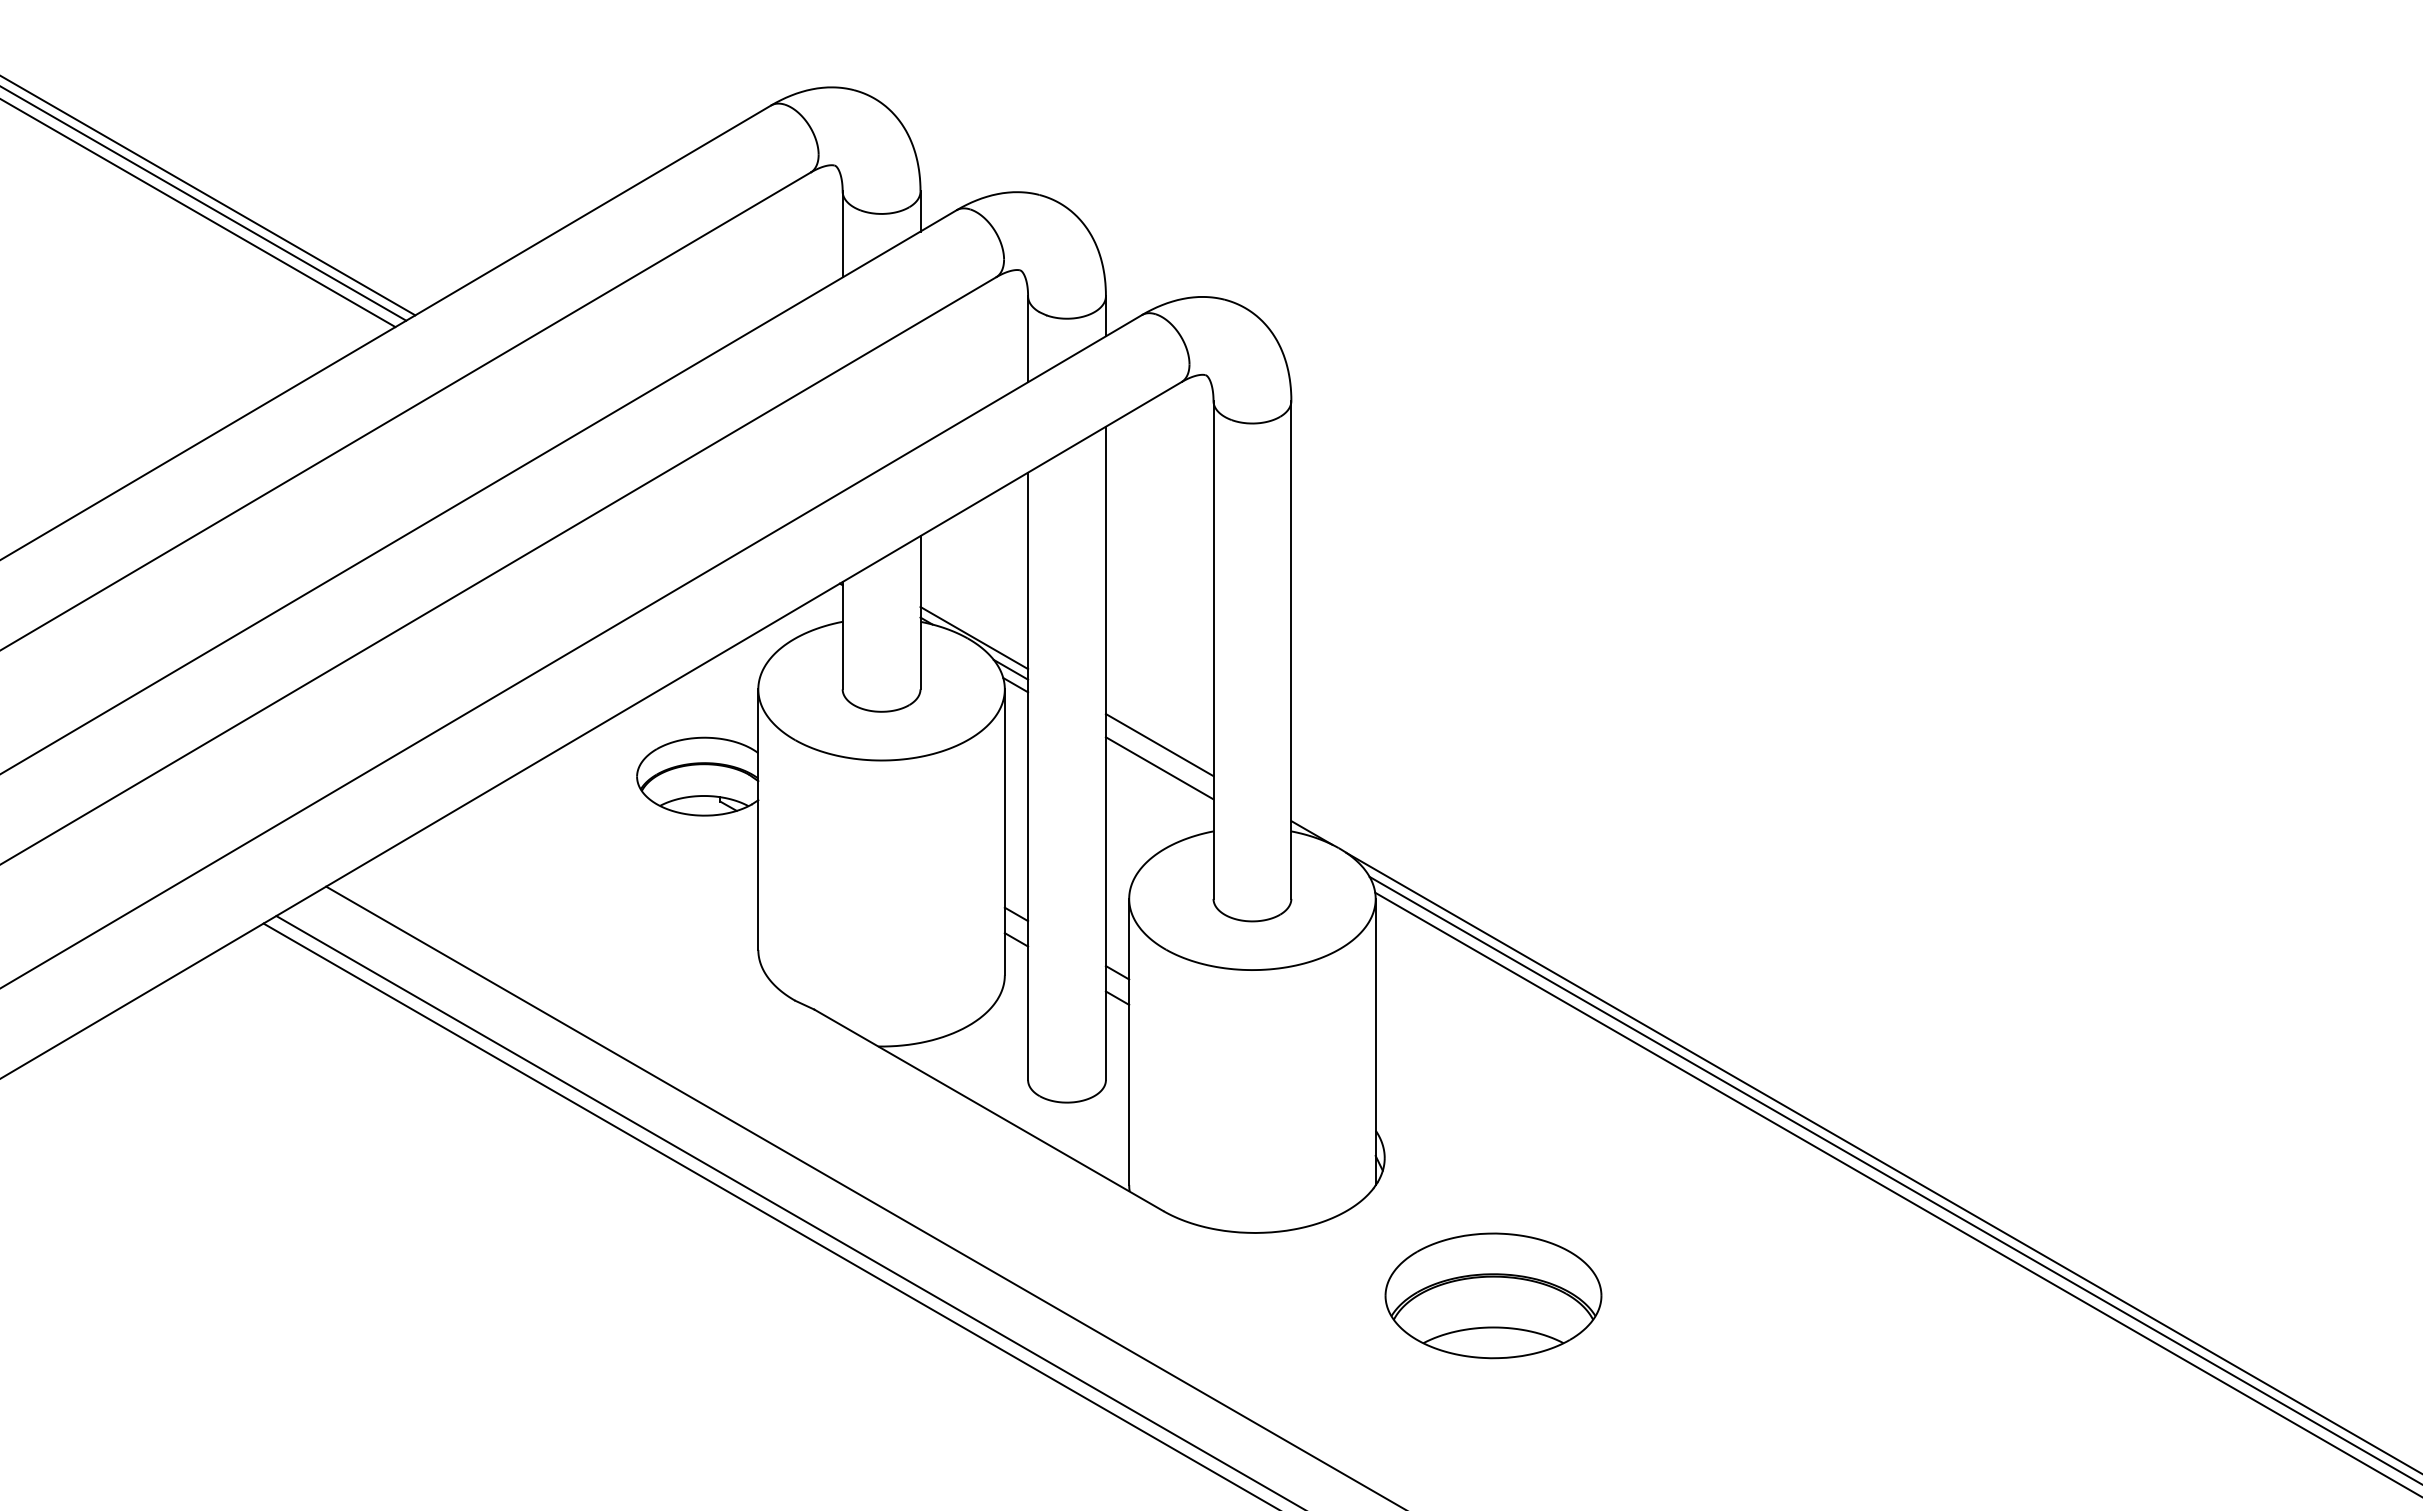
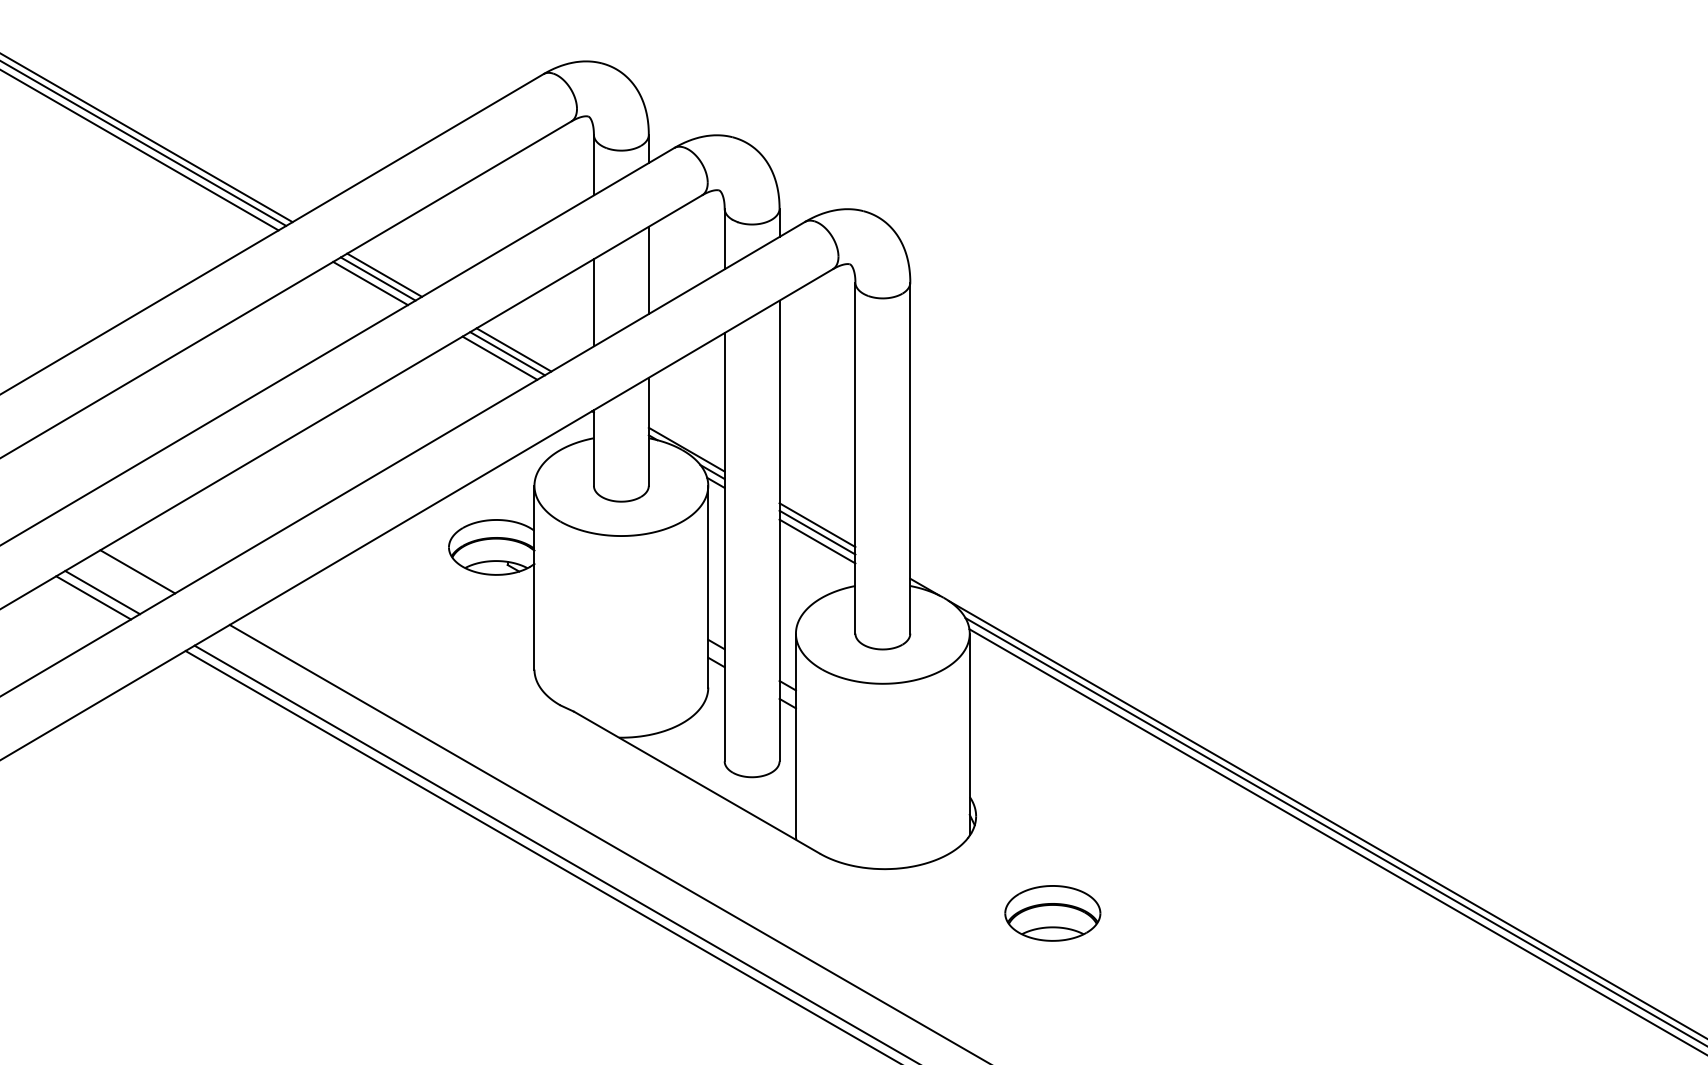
line: (920, 383) -> (648, 270), added
line: (545, 390) -> (384, 275), added
line: (536, 395) -> (378, 278), added
line: (525, 402) -> (370, 283), added
line: (842, 429) -> (593, 302), added
line: (729, 496) -> (514, 349), added
line: (720, 501) -> (507, 353), added
line: (709, 507) -> (500, 357), added
line: (1159, 755) -> (817, 532), added
line: (195, 810) -> (137, 571), added
line: (145, 840) -> (102, 592), added
line: (133, 847) -> (93, 597), added
part: (1493, 1295) -> (1052, 913), size x0.62

